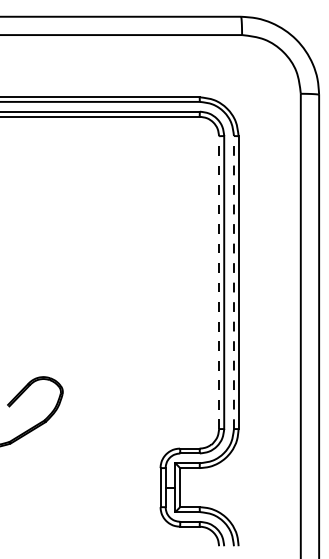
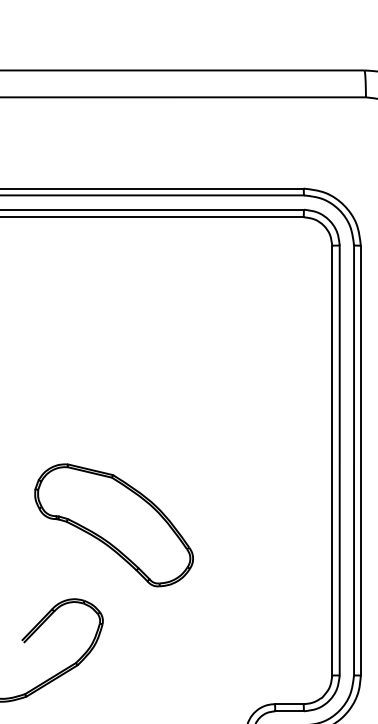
line: (219, 282) -> (332, 460), dashed -> solid
line: (233, 282) -> (353, 460), dashed -> solid
part: (70, 326) -> (114, 524), added

